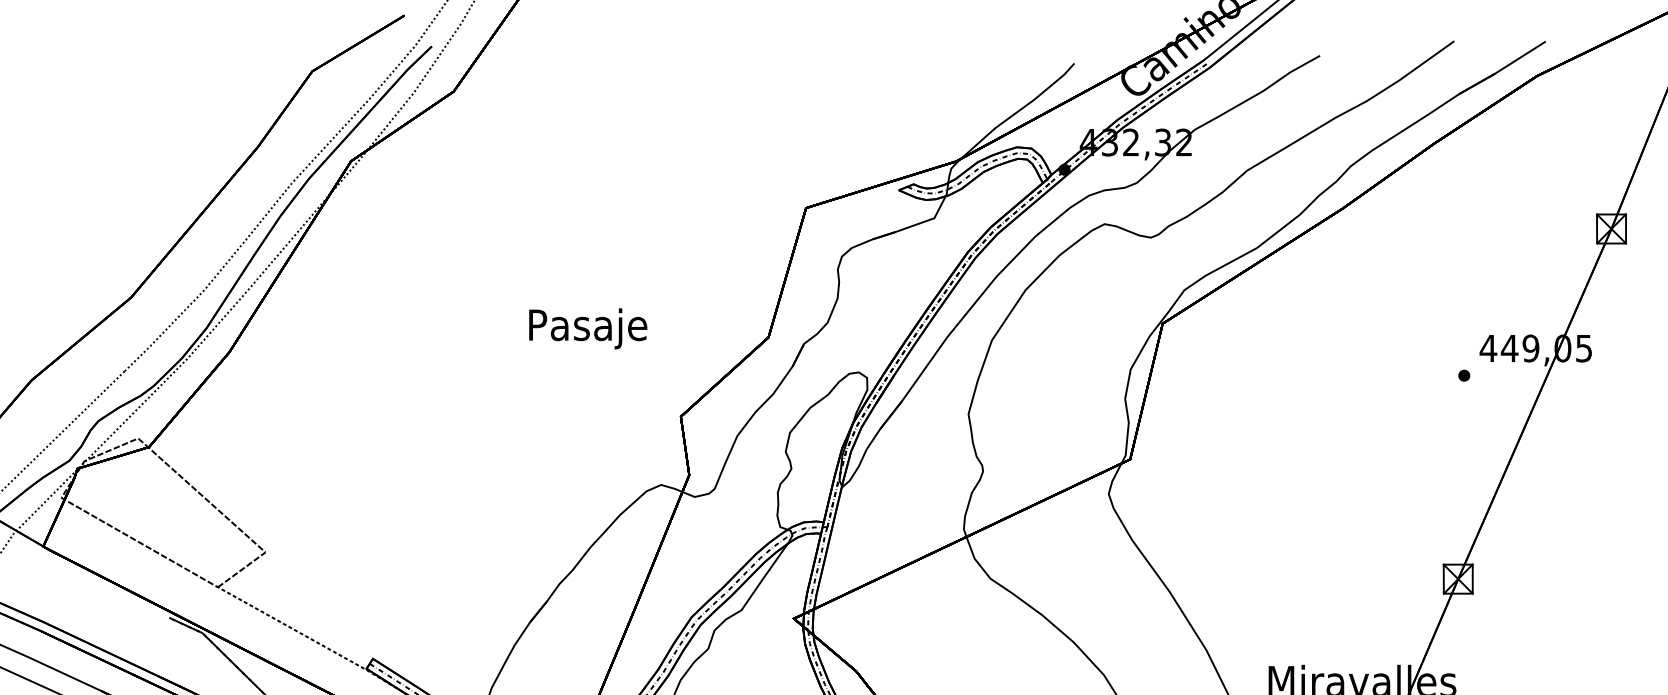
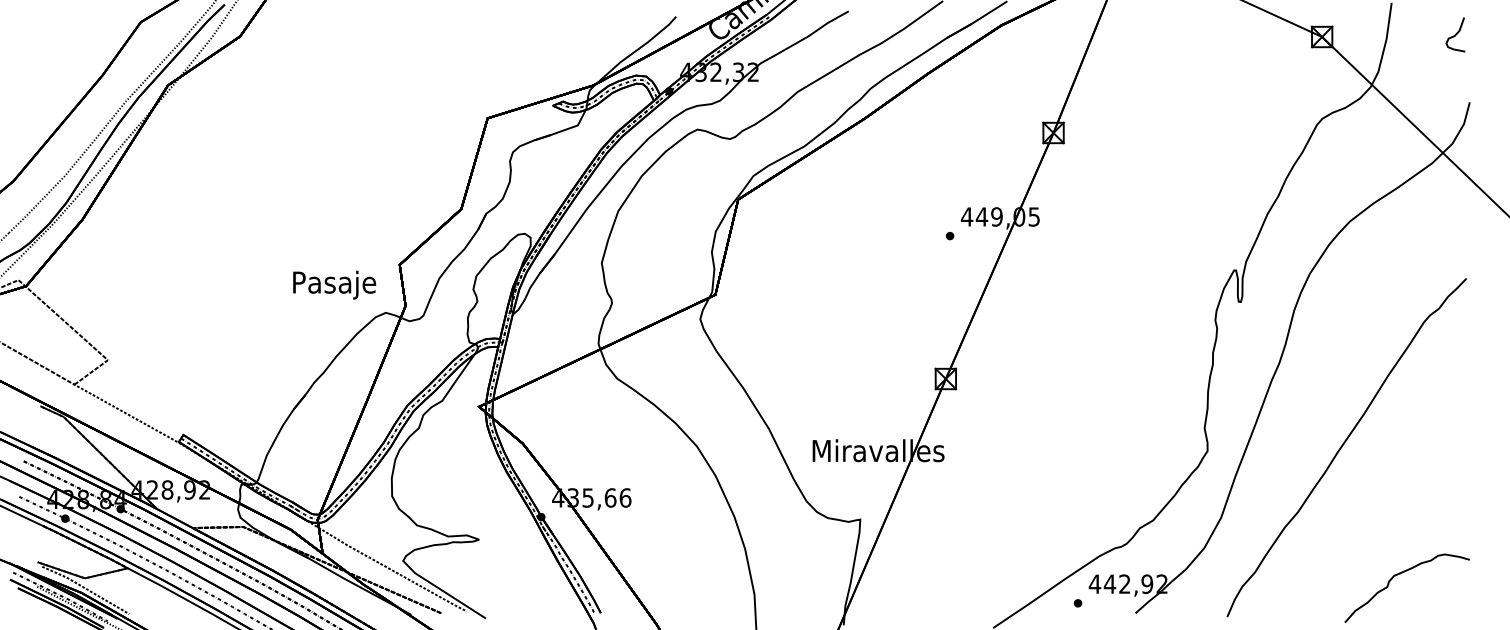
text: (588, 327) -> (334, 284), moved

